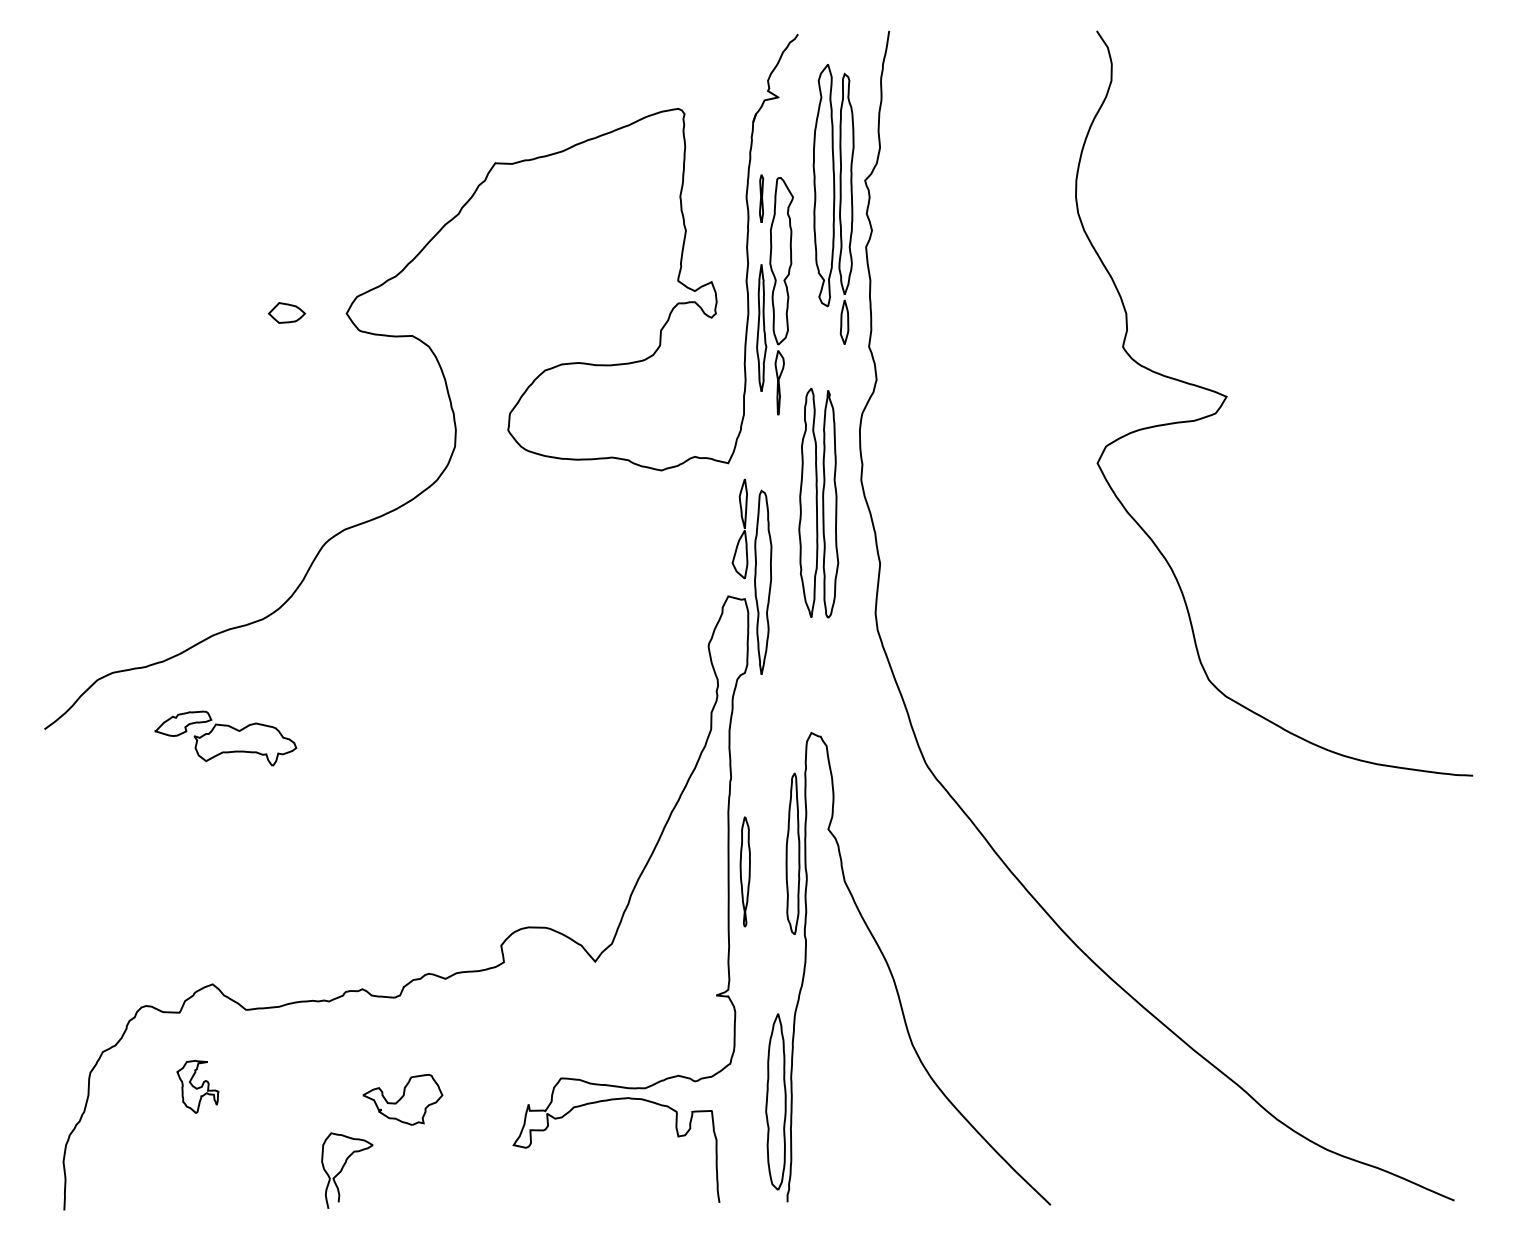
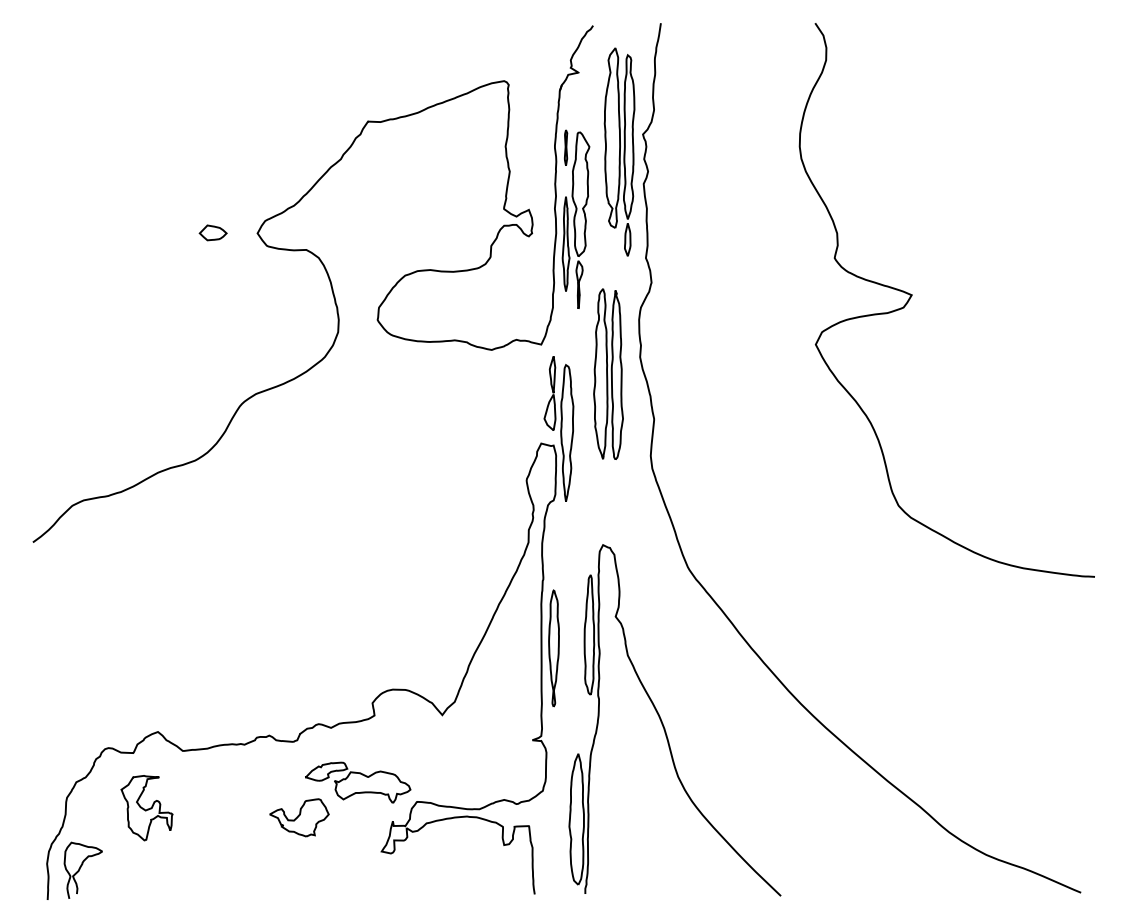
part: (225, 738) -> (357, 782), moved
part: (744, 871) -> (553, 648), size x1.43
part: (197, 1086) -> (146, 807), size x1.67
curve: (343, 1168) -> (80, 868), moved

